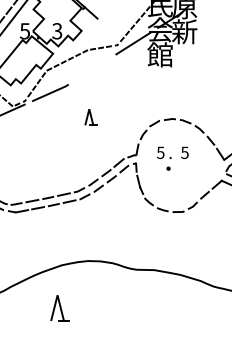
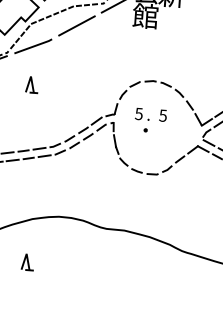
line: (92, 69) -> (76, 26), added
part: (90, 117) -> (31, 84), moved
part: (60, 308) -> (27, 262), size x0.62

